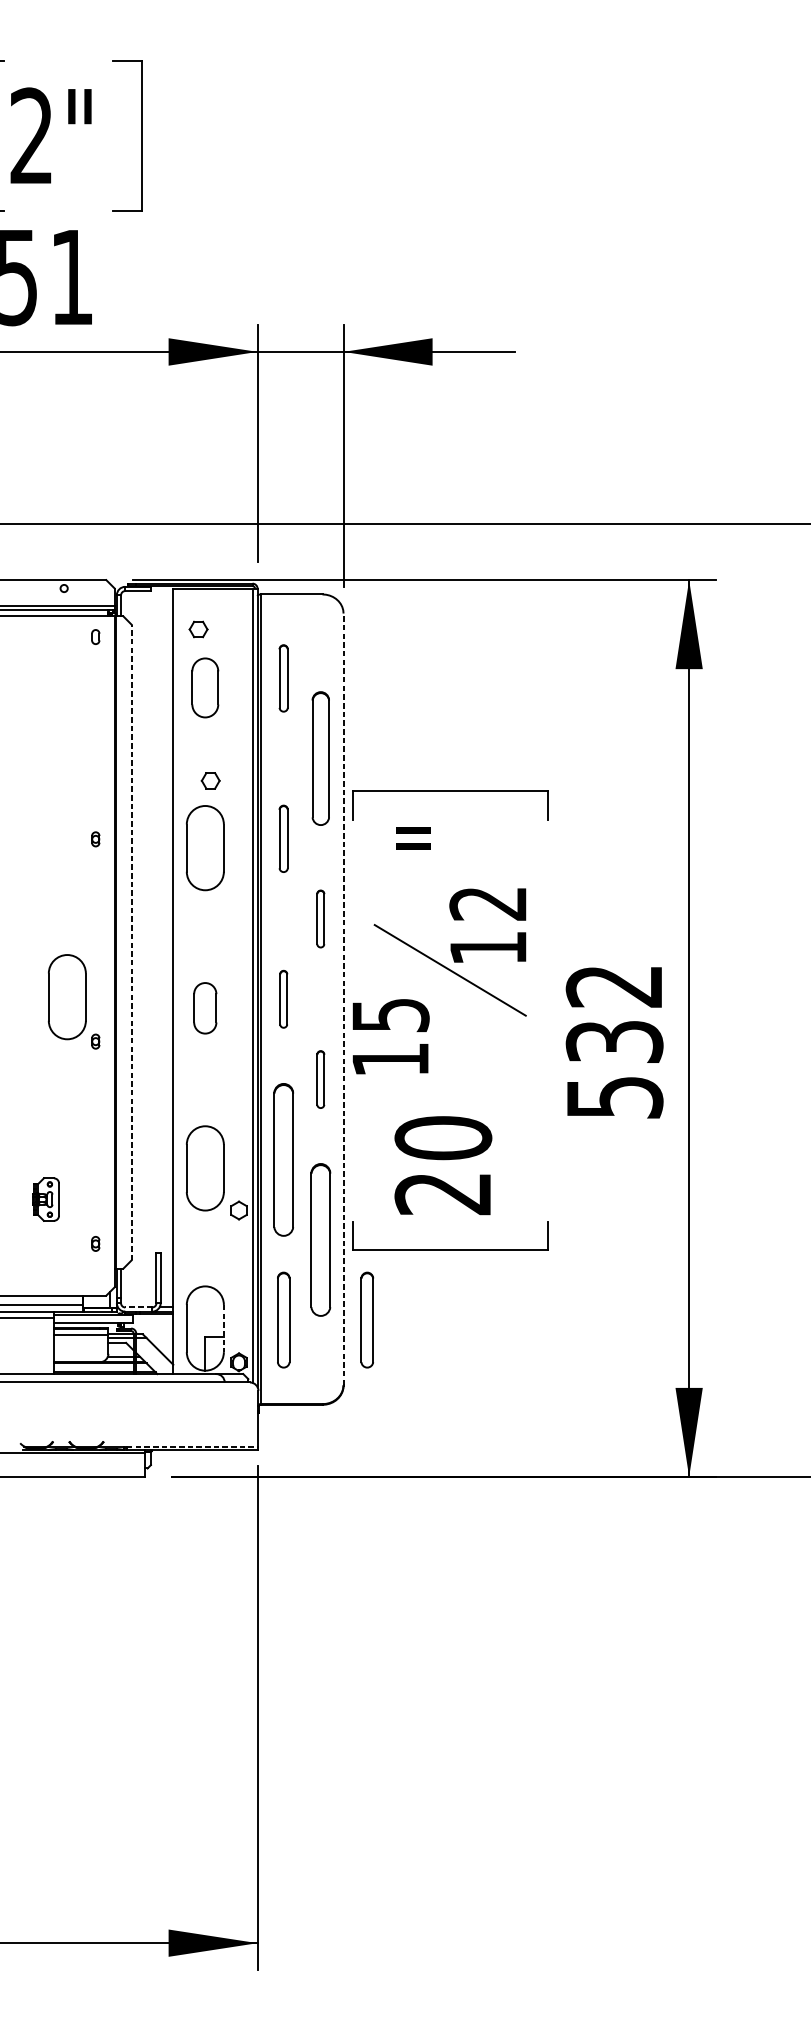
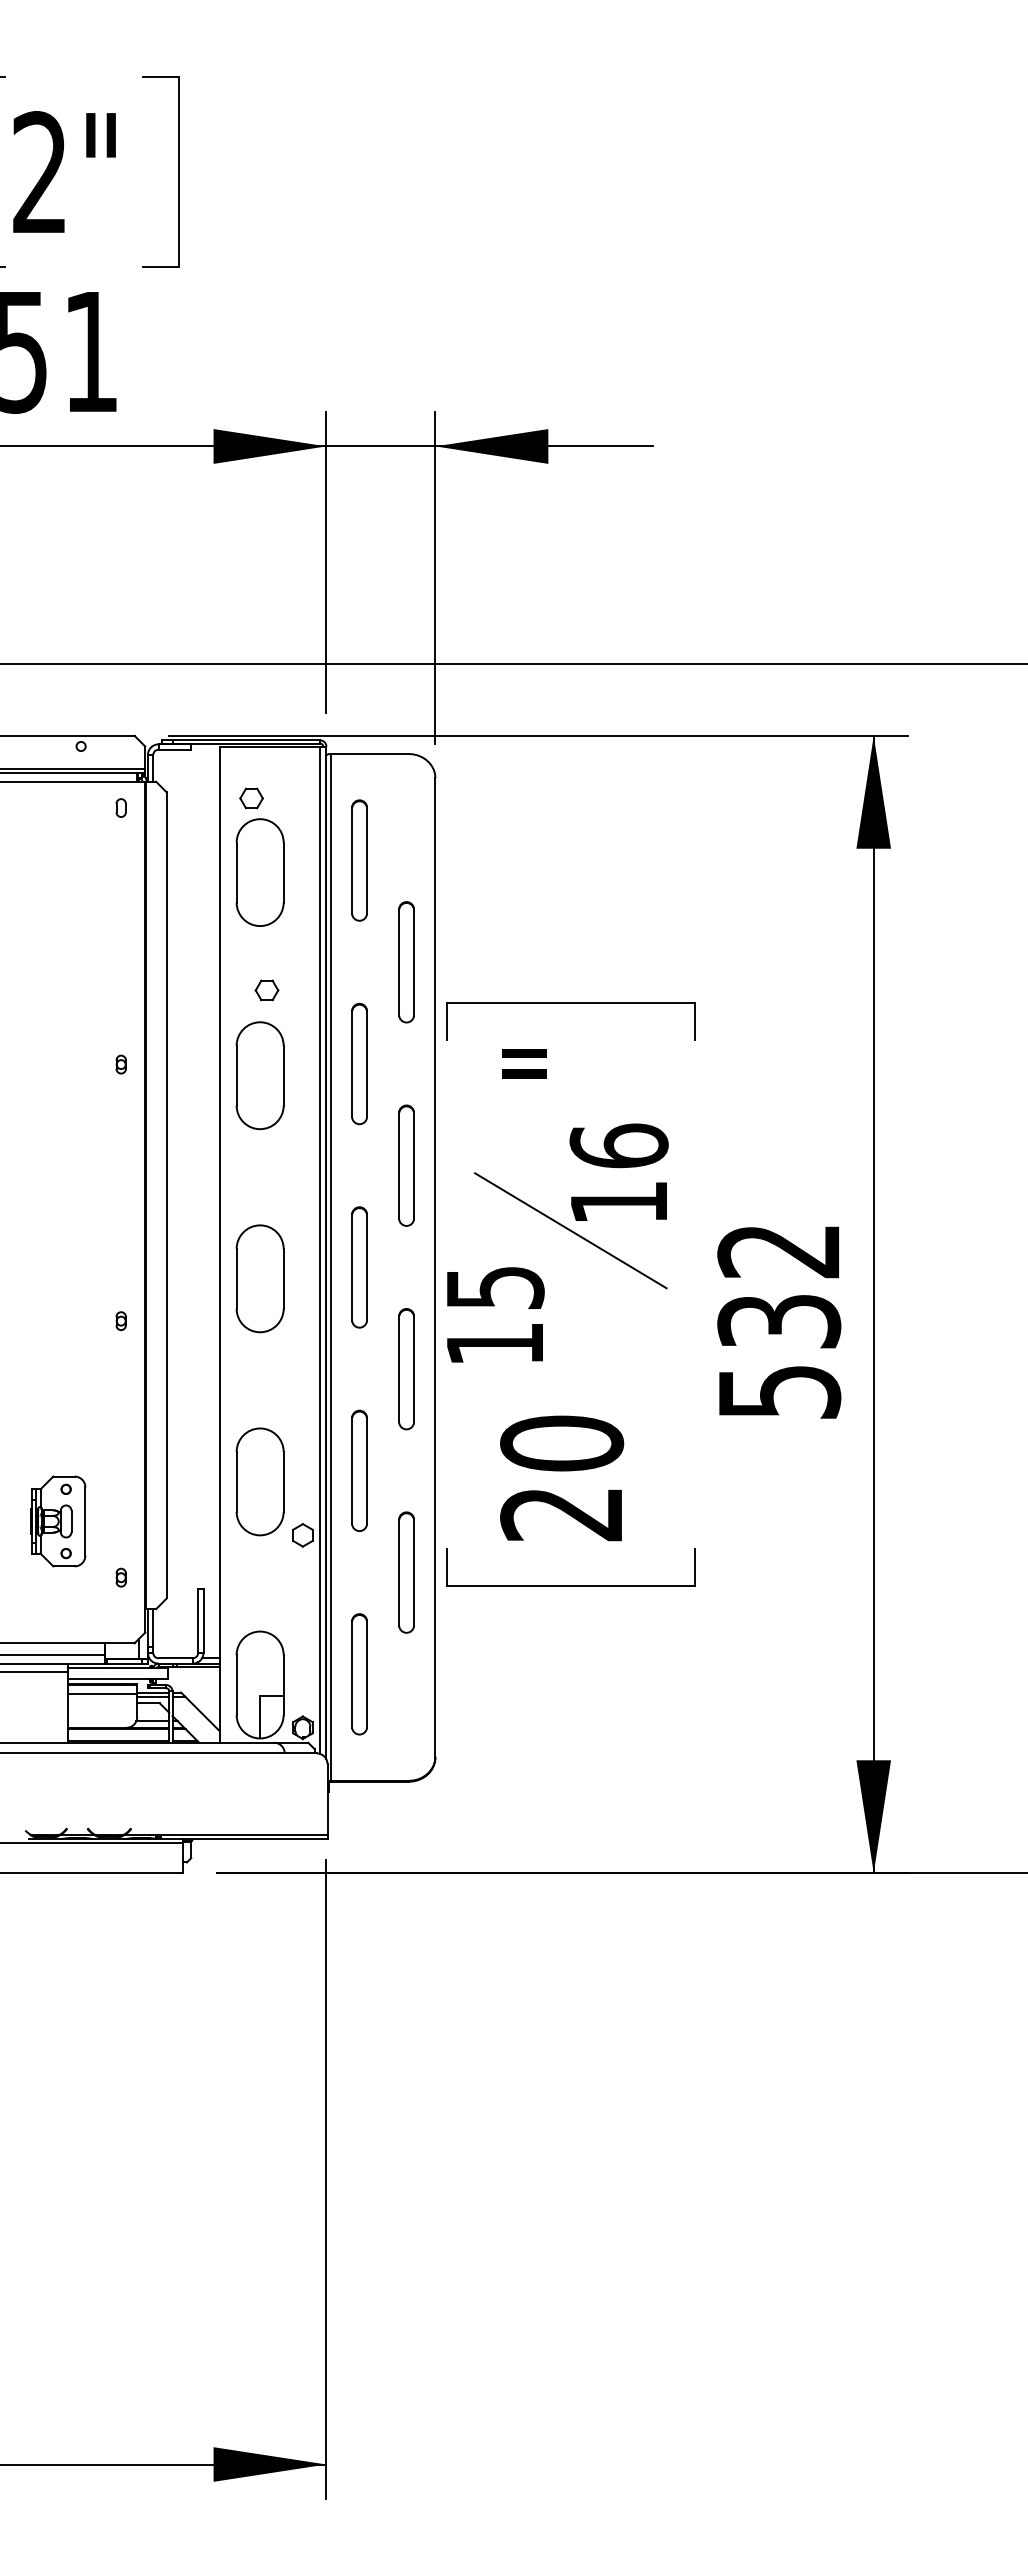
part: (283, 678) -> (359, 860), size x1.43
part: (204, 687) -> (259, 872), size x1.43
part: (320, 758) -> (406, 962), size x0.71
part: (283, 838) -> (359, 1063), size x1.43
text: (487, 903) -> (618, 1145), 12 -> 16
part: (320, 918) -> (406, 1165), size x1.67
line: (131, 942) -> (166, 1195), dashed -> solid
part: (66, 996) -> (84, 1264), removed
line: (343, 998) -> (435, 1266), dashed -> solid
part: (283, 999) -> (359, 1267), size x1.67
part: (204, 1008) -> (259, 1278), size x1.67
part: (320, 1079) -> (406, 1369), size x1.67
part: (283, 1159) -> (359, 1470), size x0.62
part: (46, 1199) -> (58, 1521), size x1.67
part: (320, 1239) -> (406, 1572), size x0.62
line: (138, 1307) -> (175, 1658), dashed -> solid
part: (367, 1320) -> (465, 1674), removed
line: (223, 1328) -> (283, 1685), dashed -> solid
line: (192, 1446) -> (244, 1834), dashed -> solid

